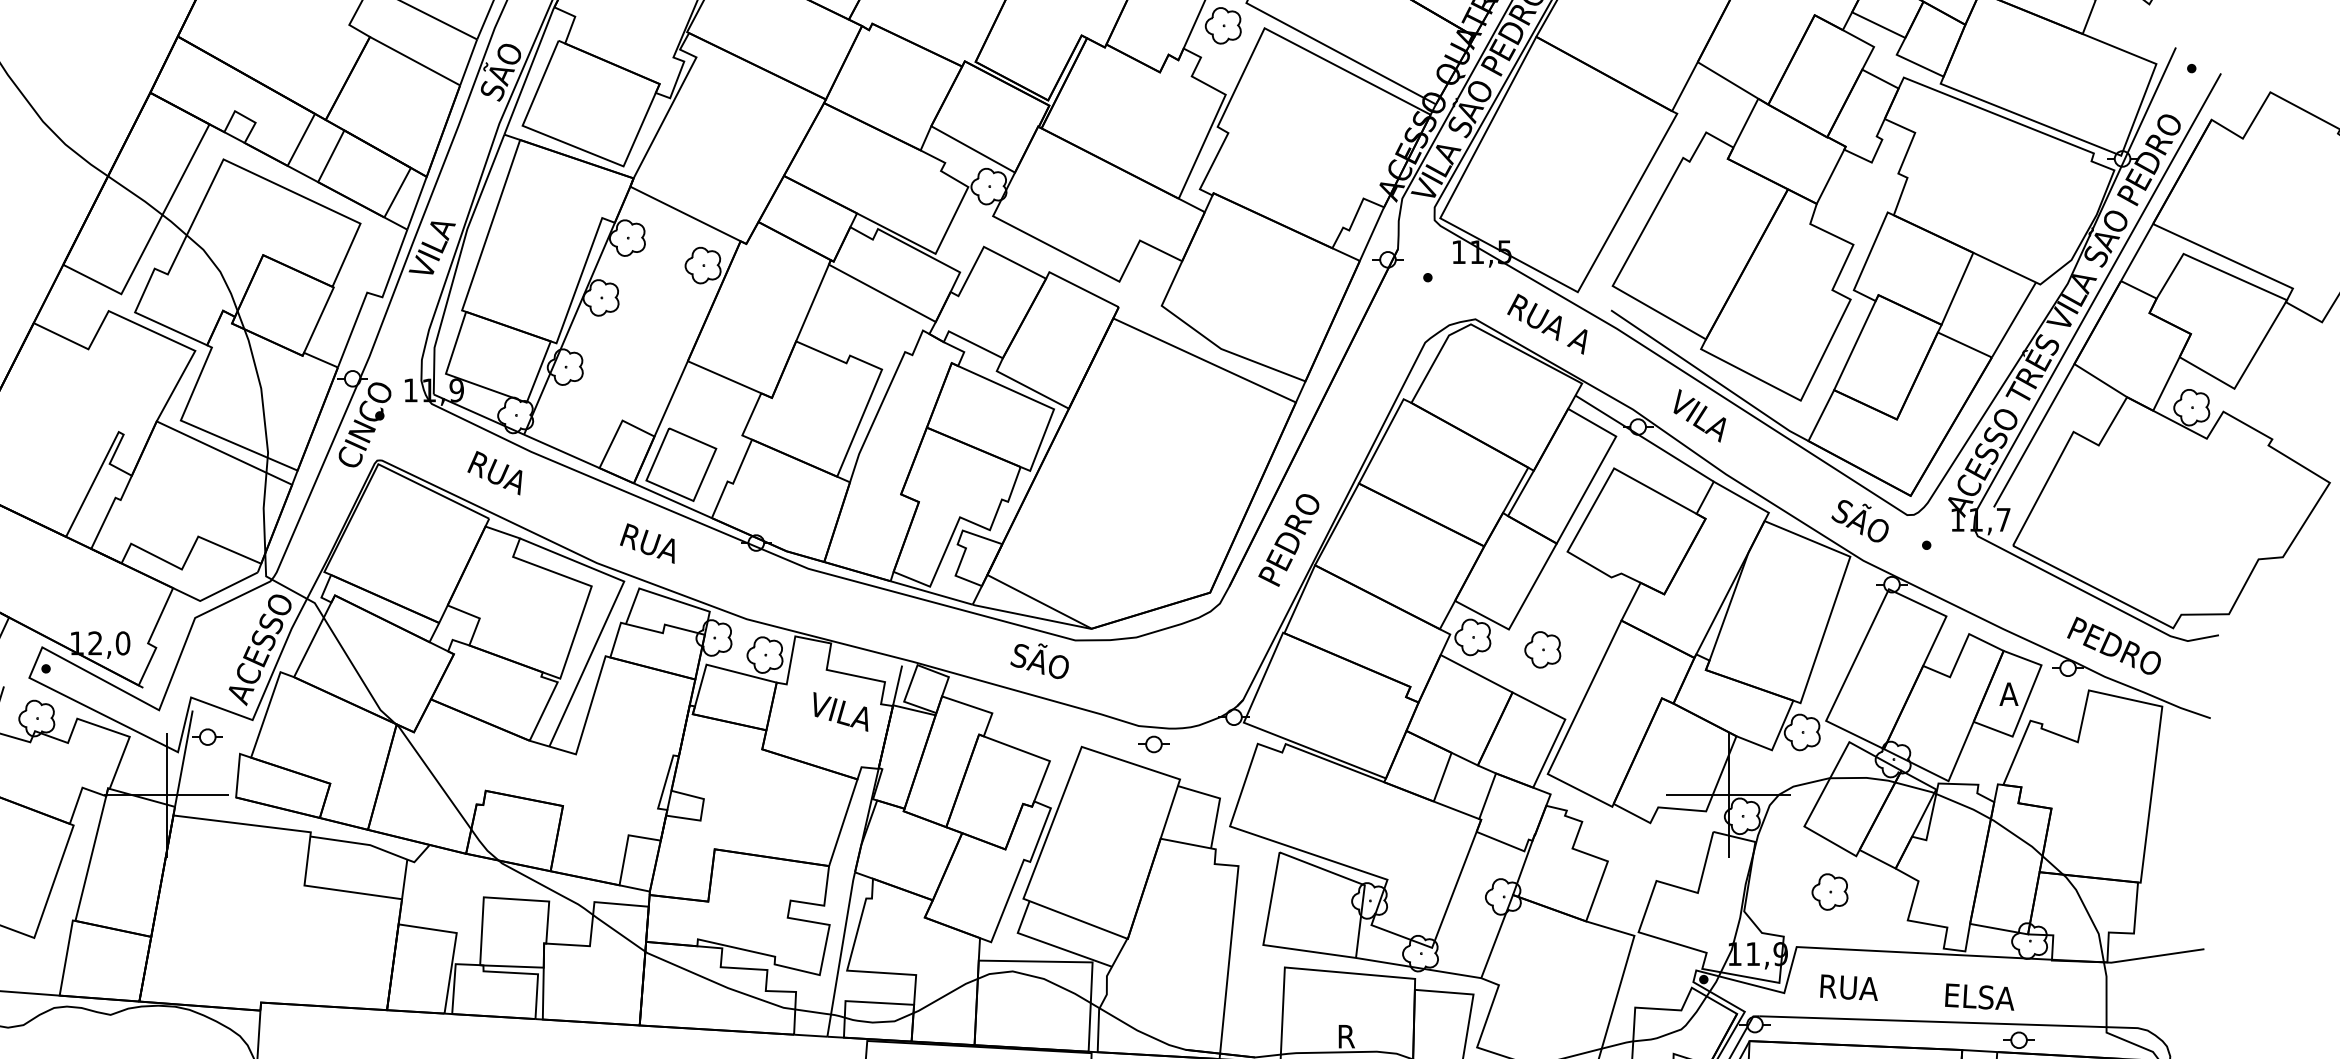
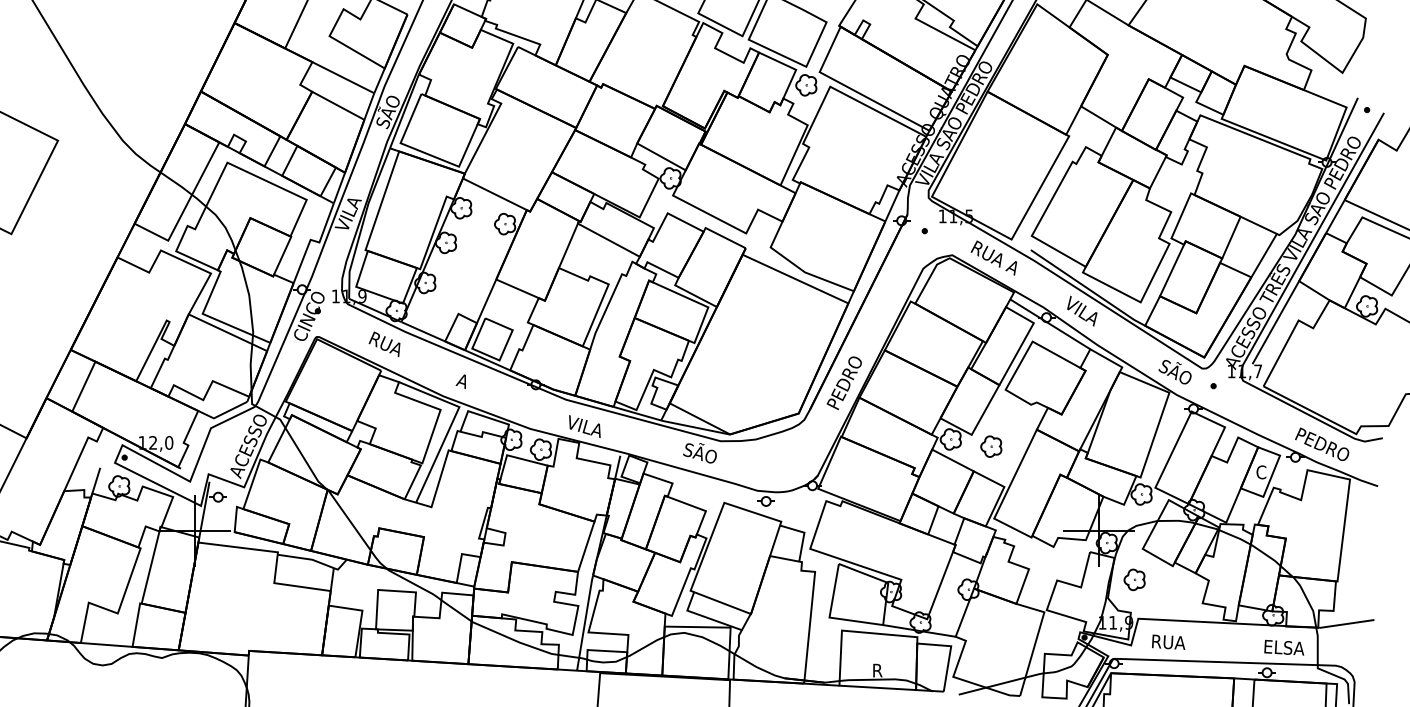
text: (645, 542) -> (471, 384), RUA -> A
text: (2009, 694) -> (1261, 472), A -> C
text: (840, 711) -> (584, 426), moved
part: (1829, 891) -> (1134, 579), moved
text: (1980, 996) -> (1284, 647), moved

